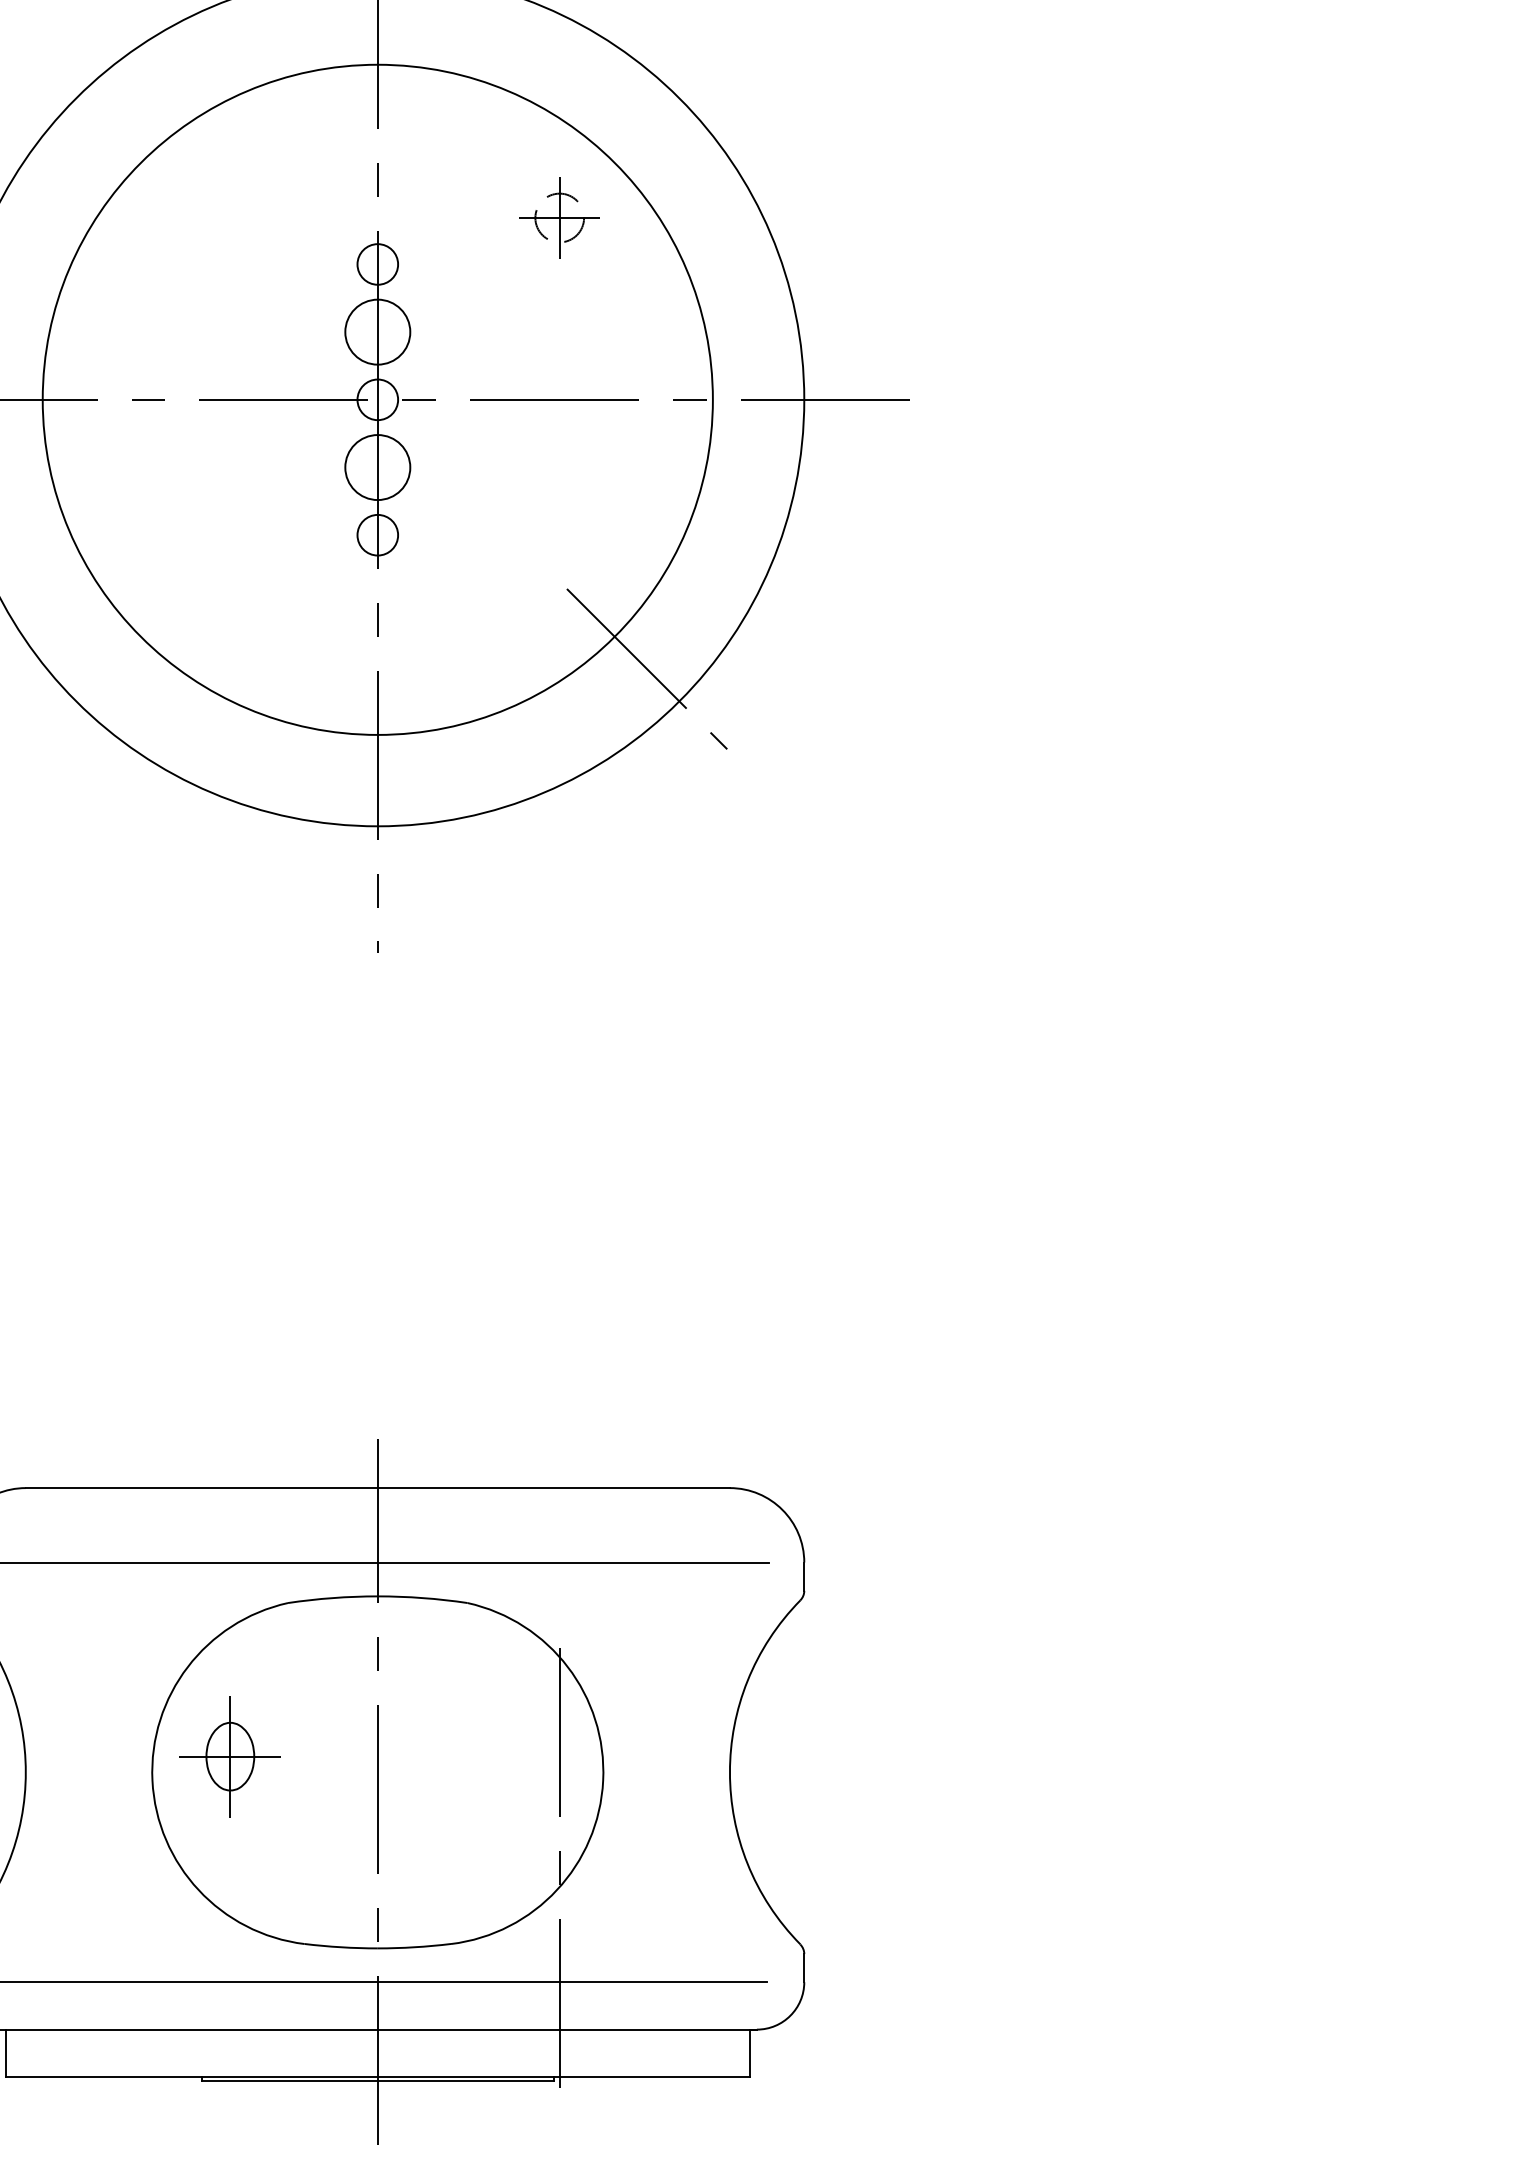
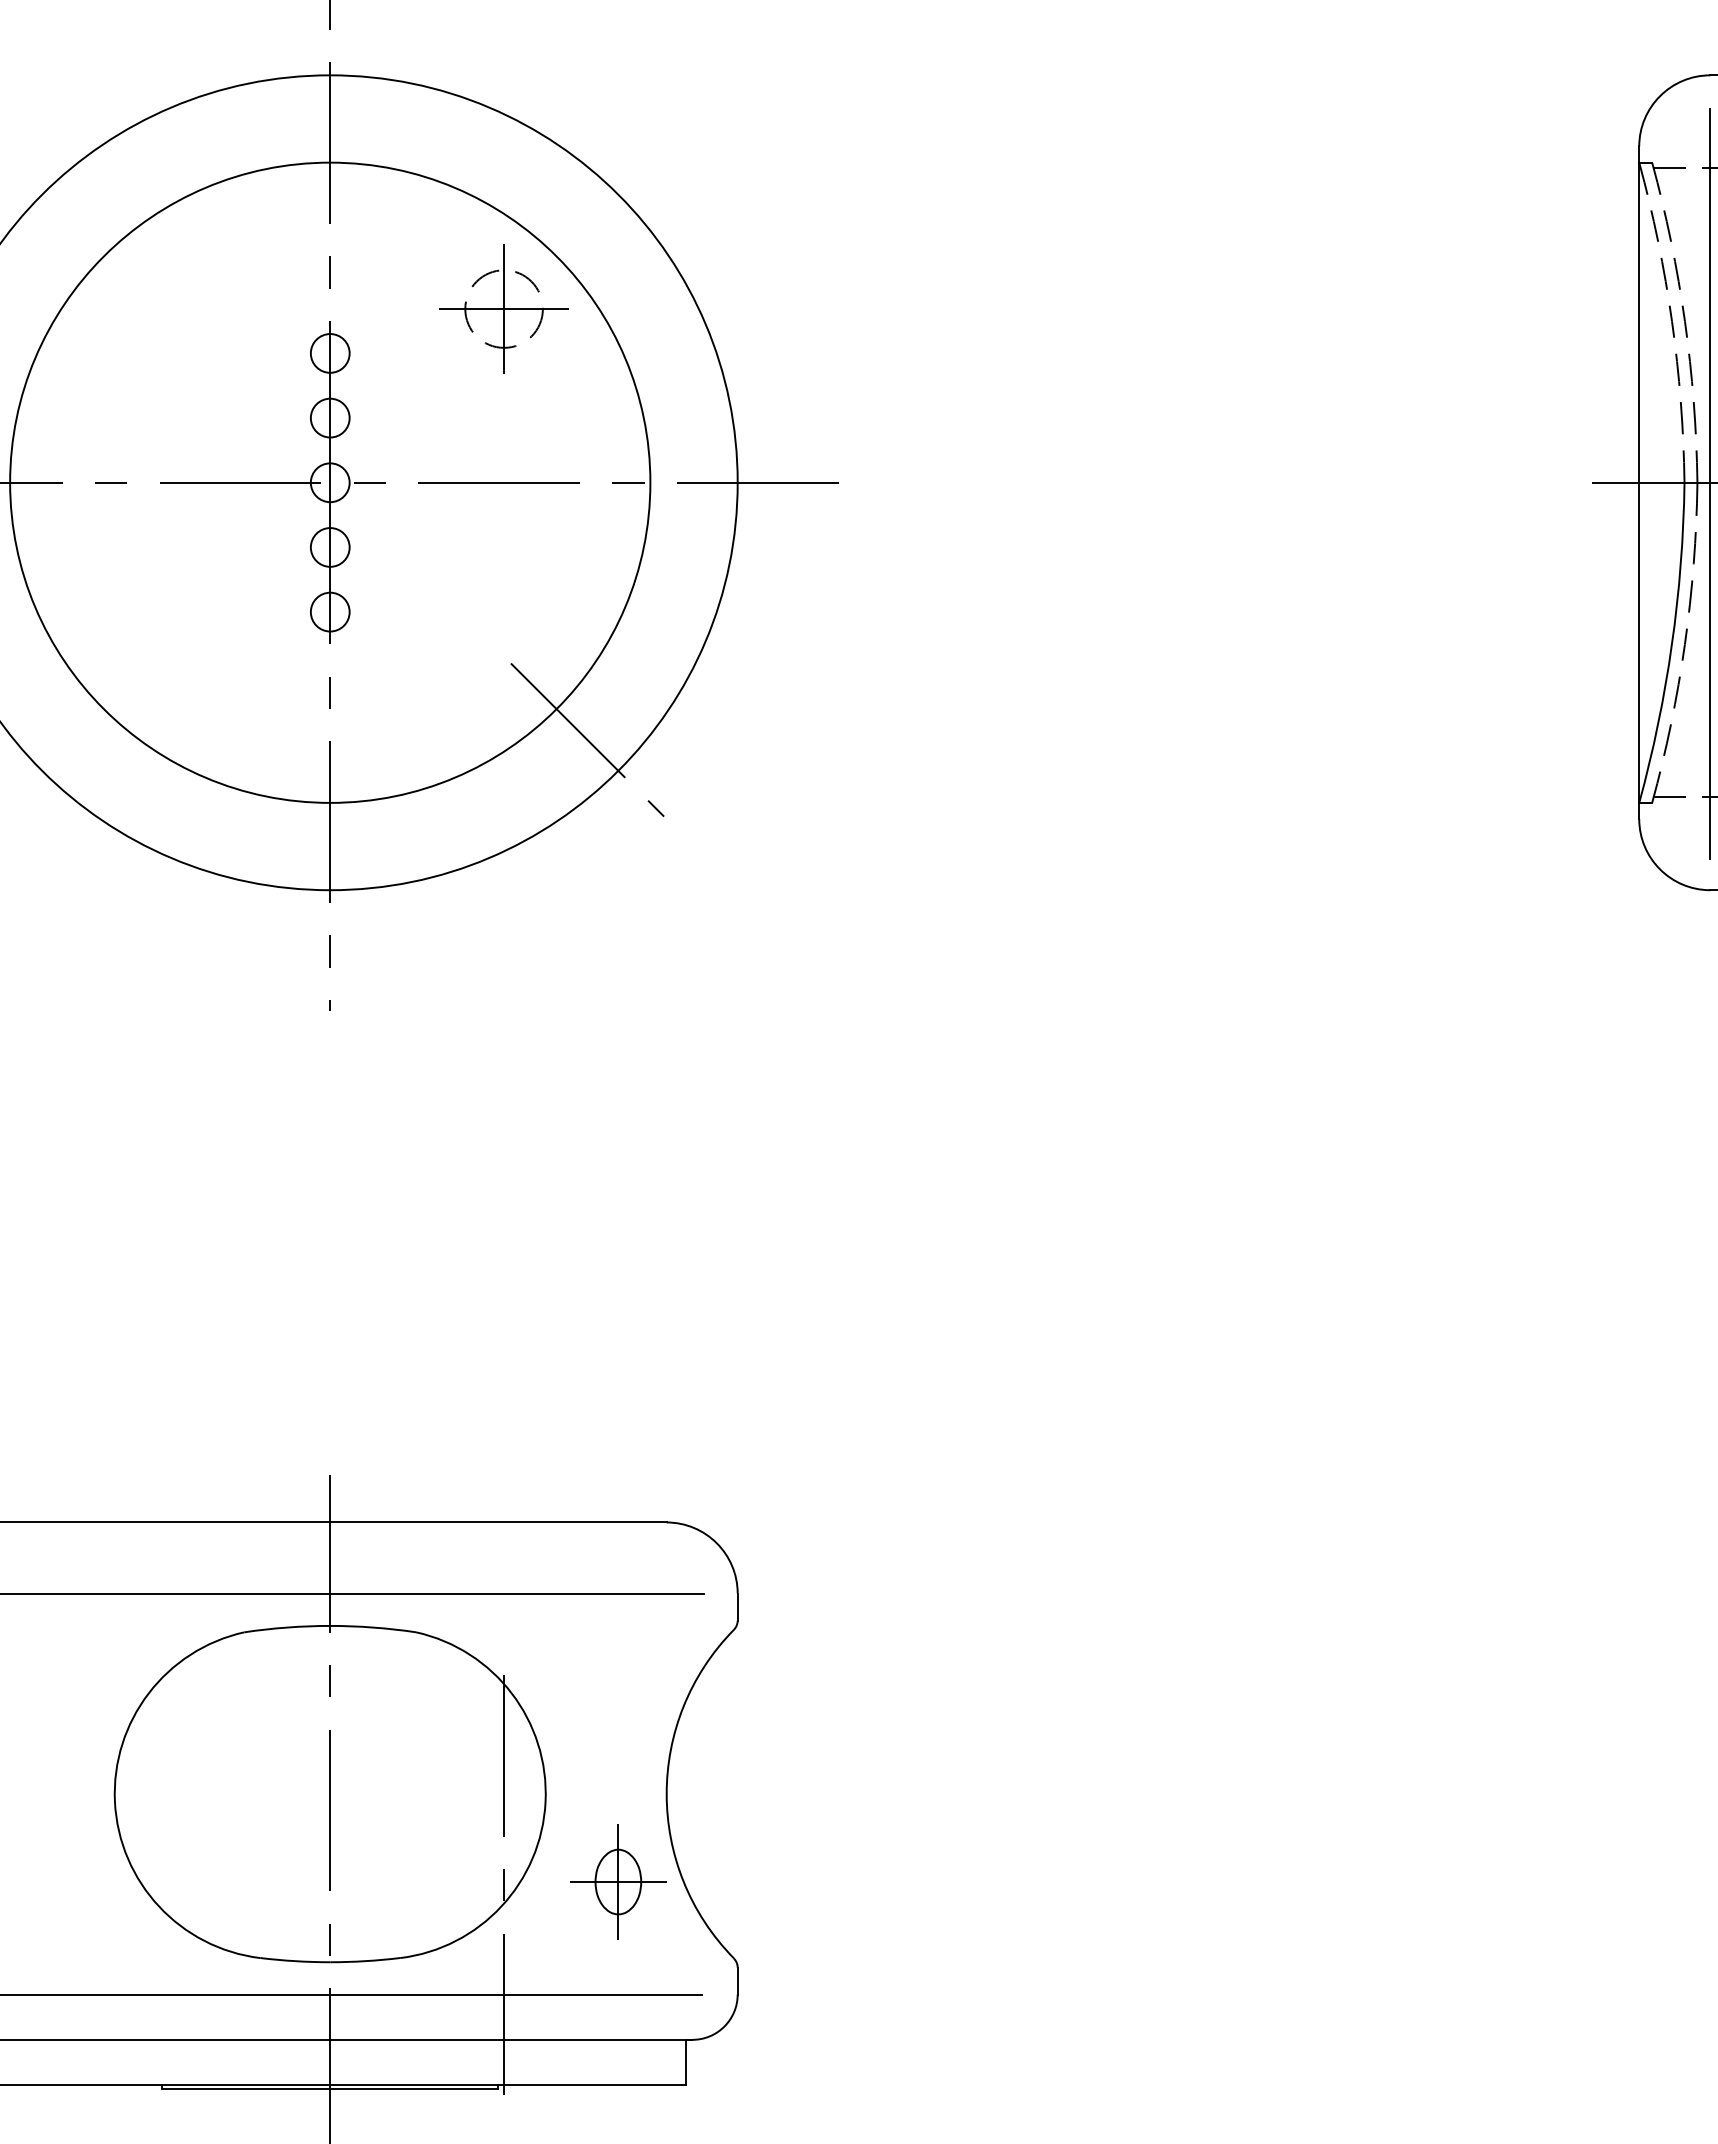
part: (559, 217) -> (503, 308), size x1.67
circle: (377, 331) -> (329, 417), size x0.62
circle: (377, 467) -> (329, 547), size x0.62
part: (230, 1756) -> (618, 1881), moved

